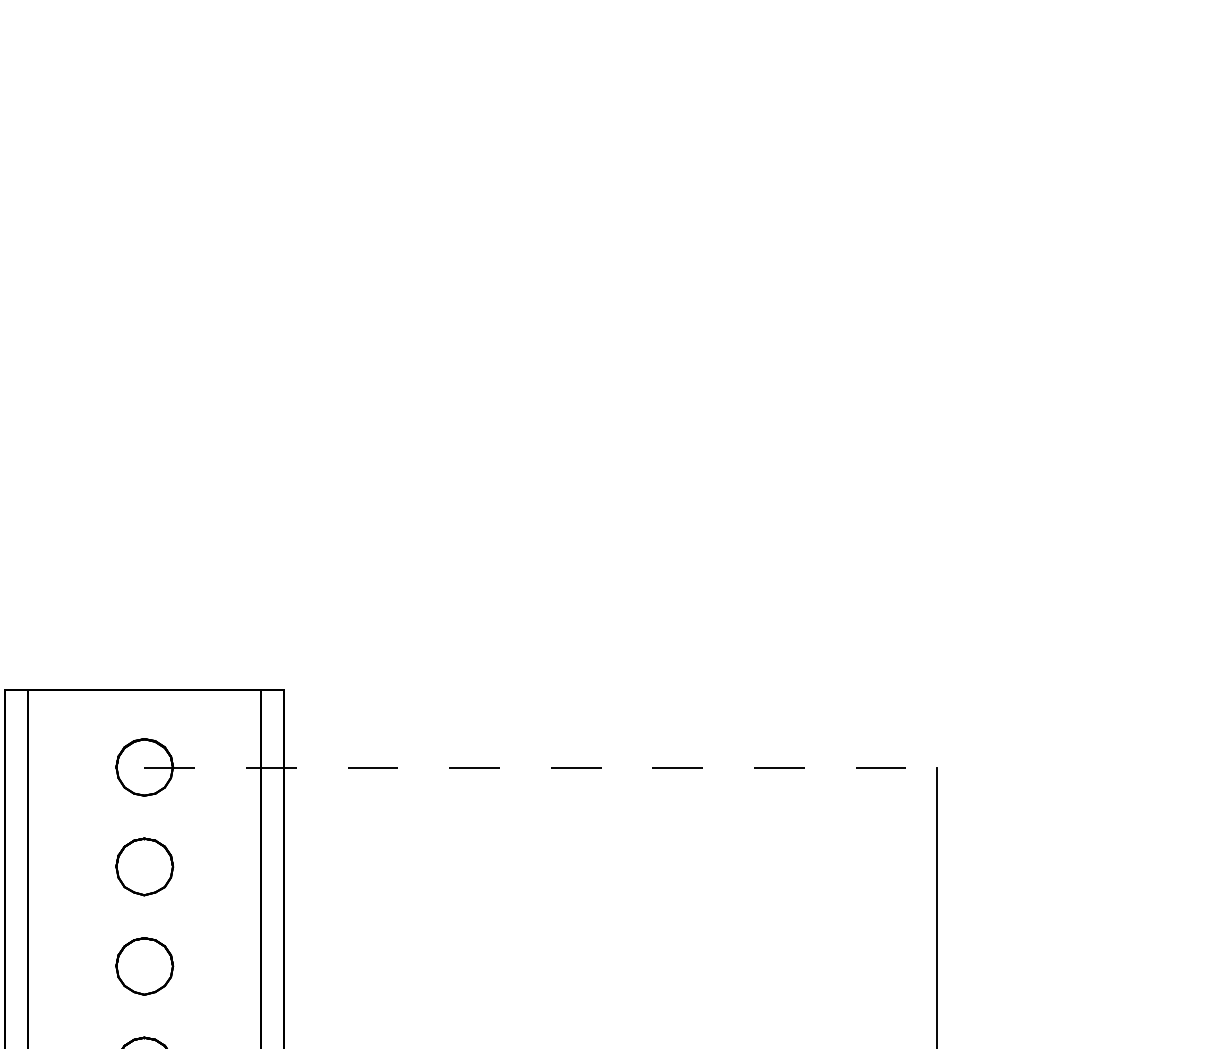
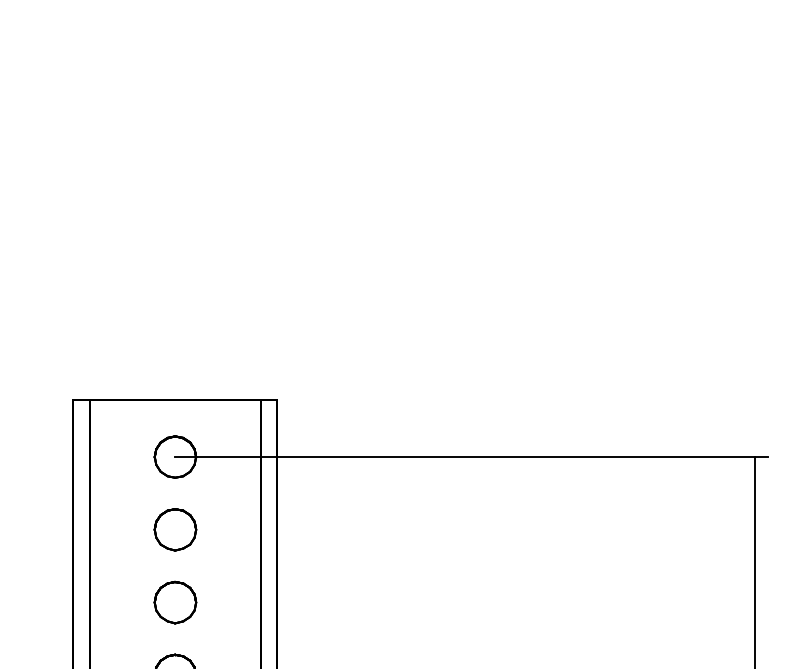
line: (550, 767) -> (472, 457), dashed -> solid

